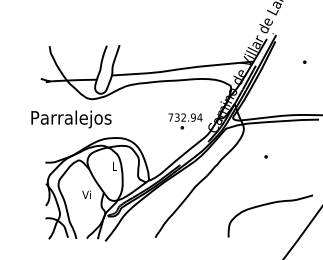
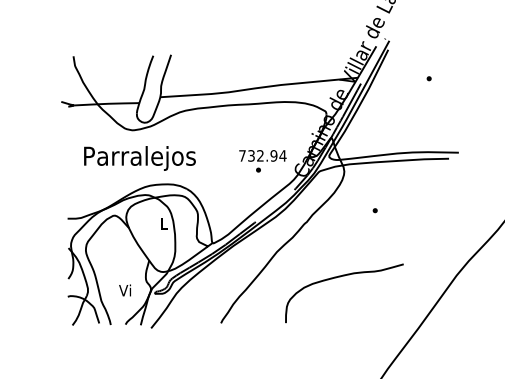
text: (71, 119) -> (139, 158), moved
text: (86, 194) -> (124, 290), moved
curve: (267, 204) -> (340, 277), moved

